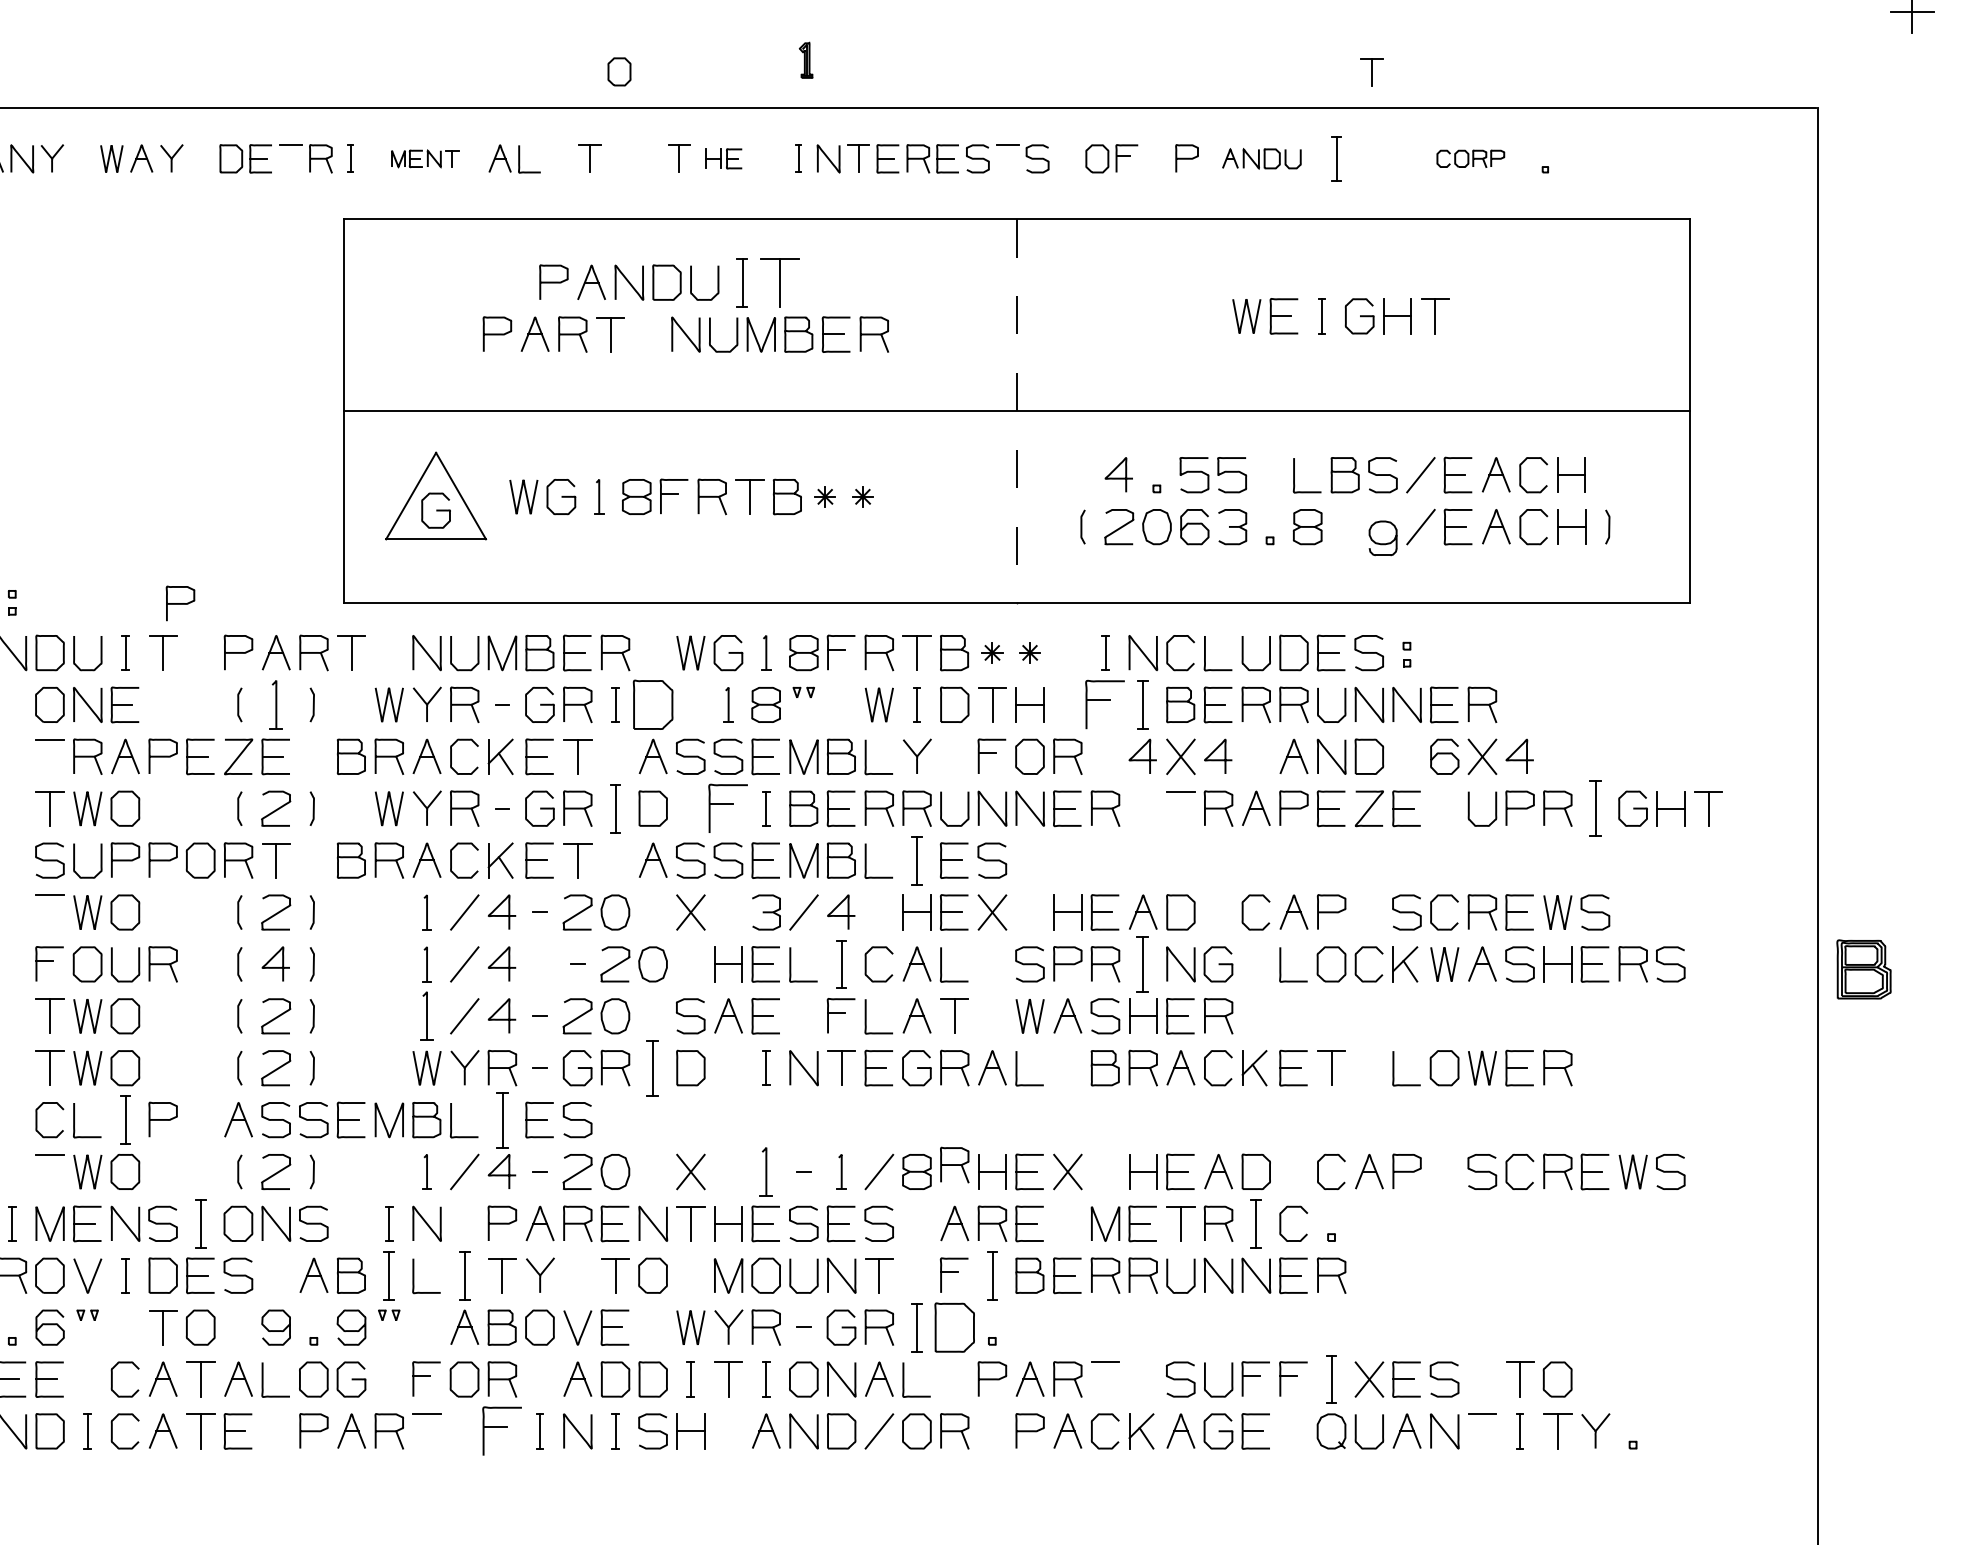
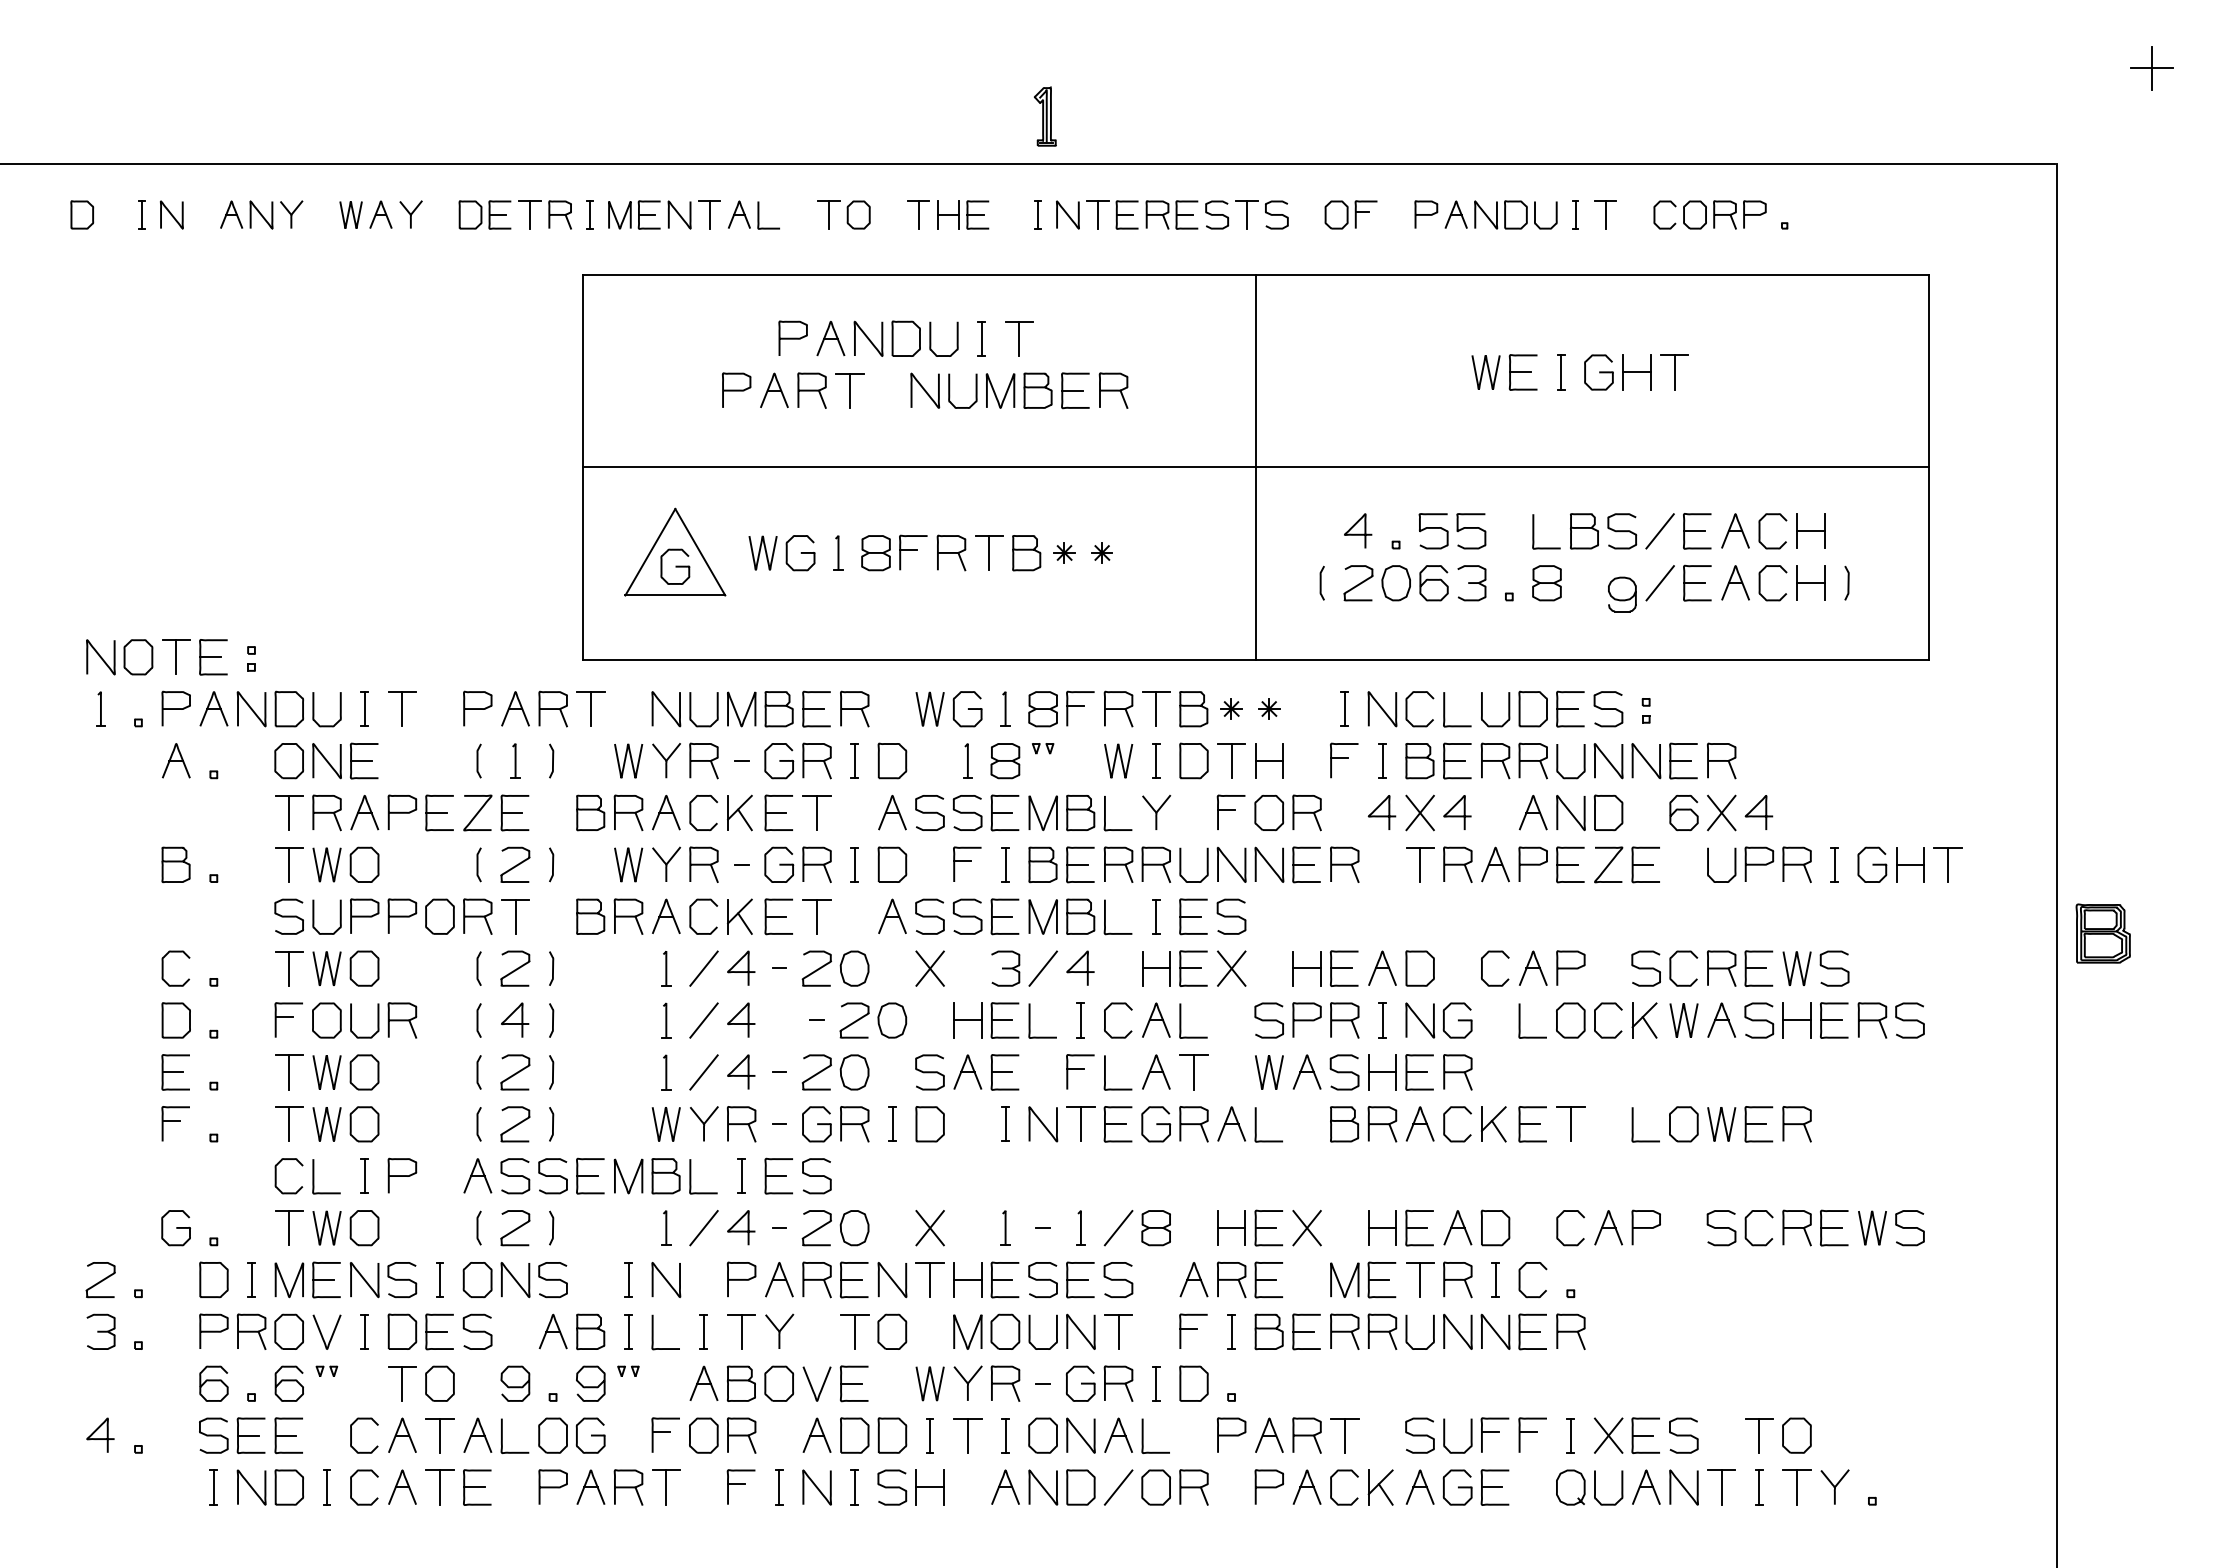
part: (806, 60) -> (1045, 116), size x1.67
part: (619, 71) -> (858, 214), moved
part: (1372, 72) -> (1605, 214), moved
line: (291, 158) -> (530, 214), added
part: (425, 158) -> (664, 214), size x1.67
part: (724, 158) -> (963, 214), size x1.43
line: (1008, 158) -> (1247, 214), added
part: (1261, 158) -> (1500, 214), size x1.43
part: (1336, 158) -> (1575, 214), size x0.62
part: (1470, 158) -> (1709, 214), size x1.67
part: (742, 282) -> (981, 338), size x0.71
part: (780, 282) -> (1019, 338), size x0.71
line: (1017, 411) -> (1256, 467), dashed -> solid
curve: (180, 603) -> (419, 659), removed
part: (276, 704) -> (515, 760), size x0.71
part: (653, 704) -> (892, 760), size x0.71
part: (1105, 704) -> (1344, 760), size x0.71
part: (1143, 704) -> (1382, 760), size x0.71
line: (50, 756) -> (289, 812), added
part: (728, 807) -> (967, 863), size x0.71
part: (615, 808) -> (854, 864), size x0.71
line: (1181, 808) -> (1420, 864), added
part: (1595, 808) -> (1834, 864), size x0.62
part: (917, 860) -> (1156, 916), size x0.71
line: (50, 912) -> (289, 968), added
part: (841, 964) -> (1080, 1020), size x0.71
part: (1143, 964) -> (1382, 1020), size x0.62
part: (1863, 969) -> (2102, 933), moved
part: (427, 1016) -> (666, 1072), size x0.71
part: (653, 1067) -> (892, 1123), size x0.62
part: (125, 1119) -> (364, 1175), size x0.71
part: (502, 1119) -> (741, 1175), size x0.62
part: (954, 1165) -> (1193, 1221), removed
part: (766, 1171) -> (1005, 1227), size x0.71
line: (50, 1172) -> (289, 1228), added
part: (200, 1223) -> (439, 1279), size x0.71
part: (1256, 1223) -> (1495, 1279), size x0.71
part: (389, 1275) -> (628, 1331), size x0.71
part: (464, 1275) -> (703, 1331), size x0.71
part: (992, 1275) -> (1231, 1331), size x0.71
part: (917, 1327) -> (1156, 1383), size x0.71
part: (954, 1327) -> (1193, 1383), size x0.71
line: (1105, 1379) -> (1344, 1435), added
part: (1331, 1379) -> (1570, 1435), size x0.71
part: (501, 1430) -> (740, 1486), size x0.71
line: (427, 1431) -> (666, 1487), added
line: (1482, 1431) -> (1721, 1487), added

